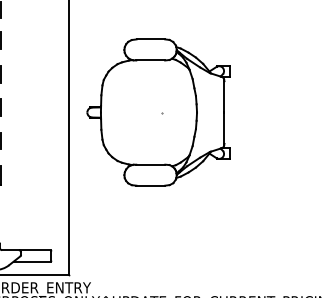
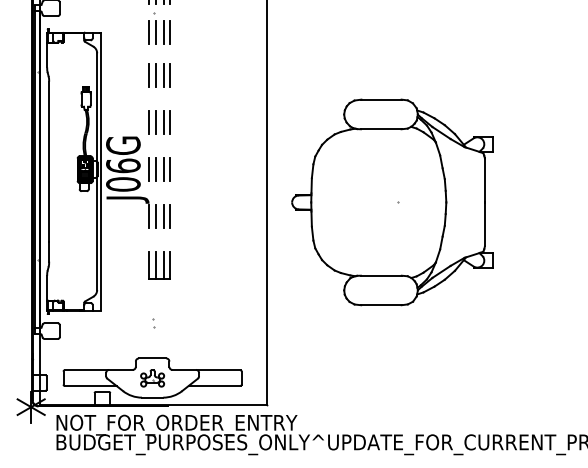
part: (158, 112) -> (392, 202), moved

